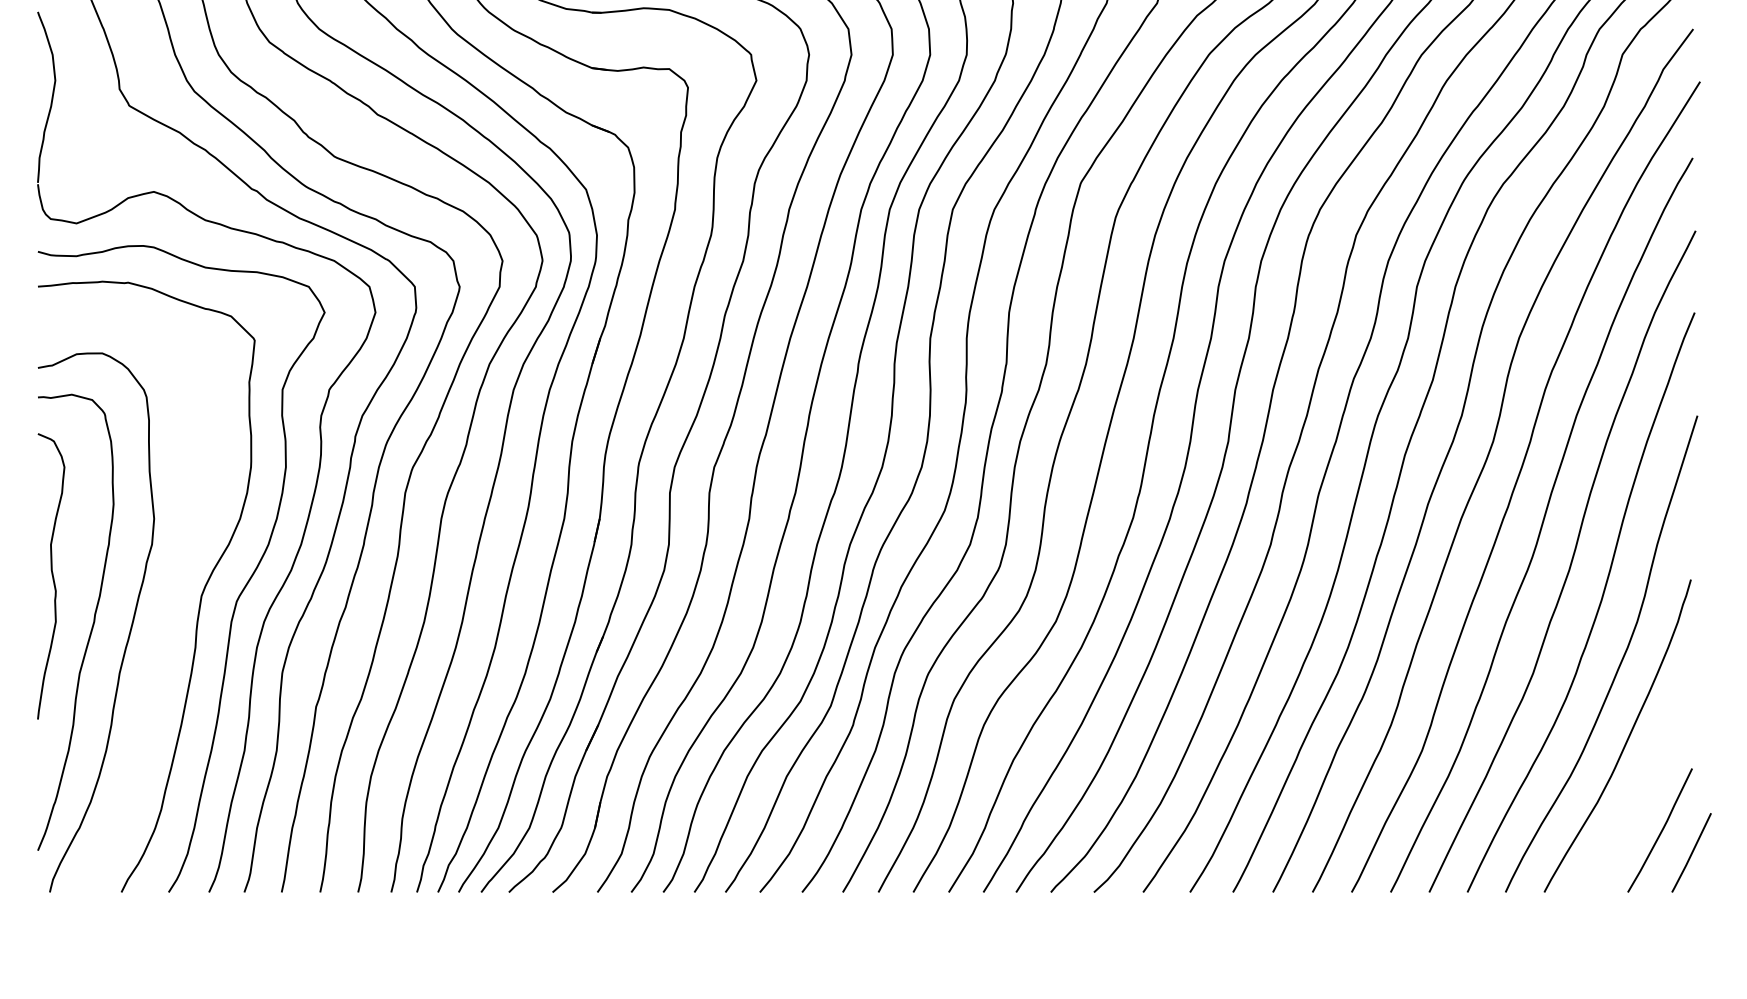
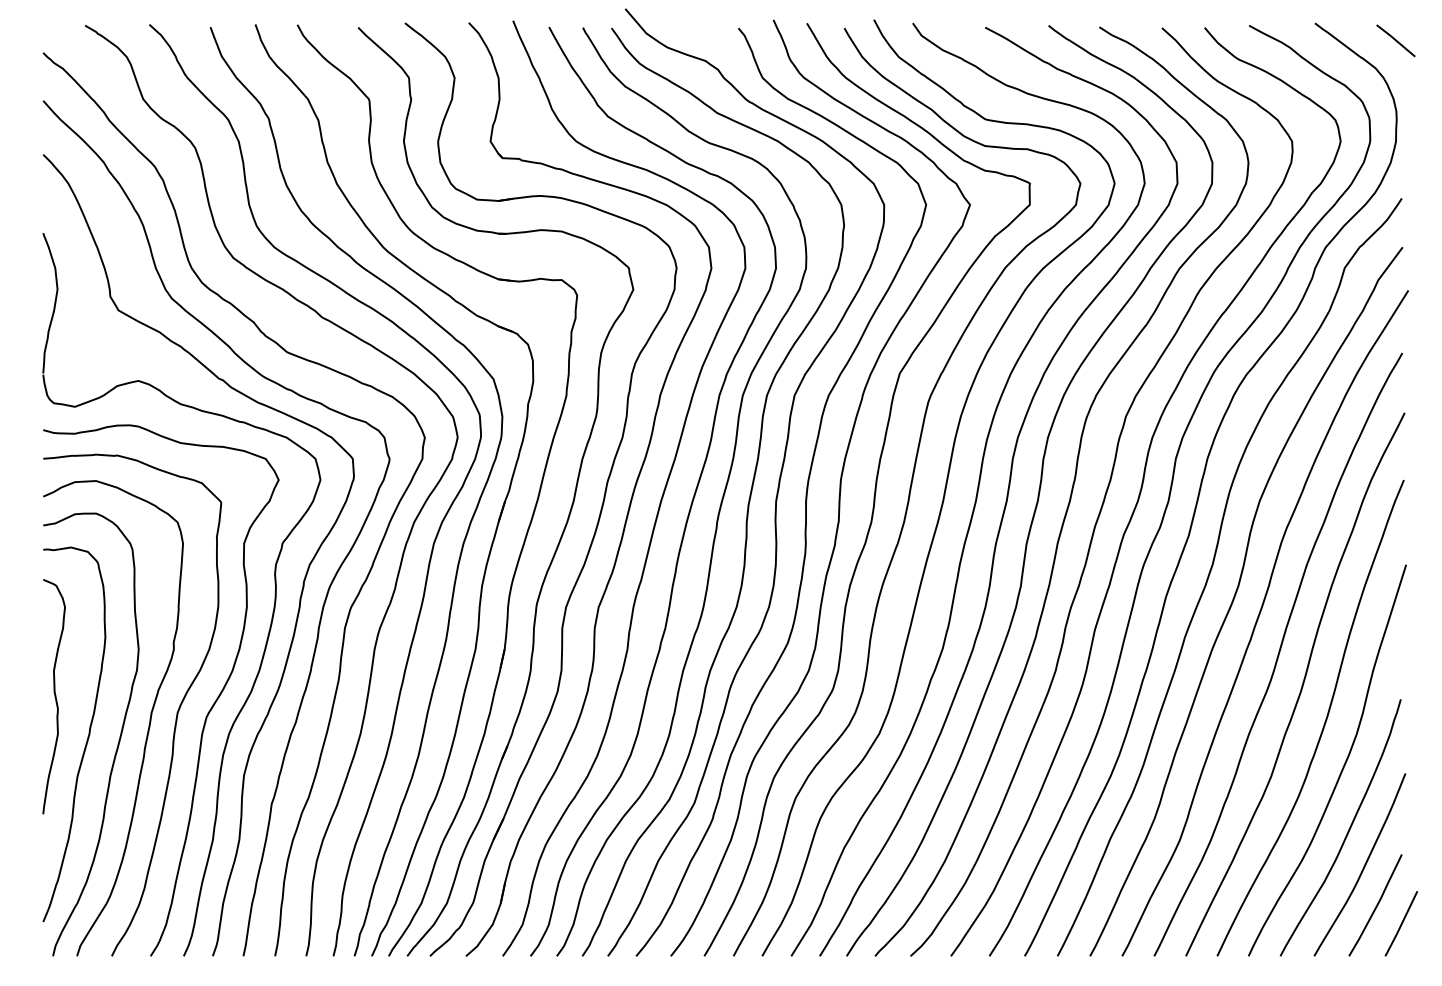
curve: (166, 611) -> (148, 725), added
curve: (1645, 783) -> (1363, 866), added

